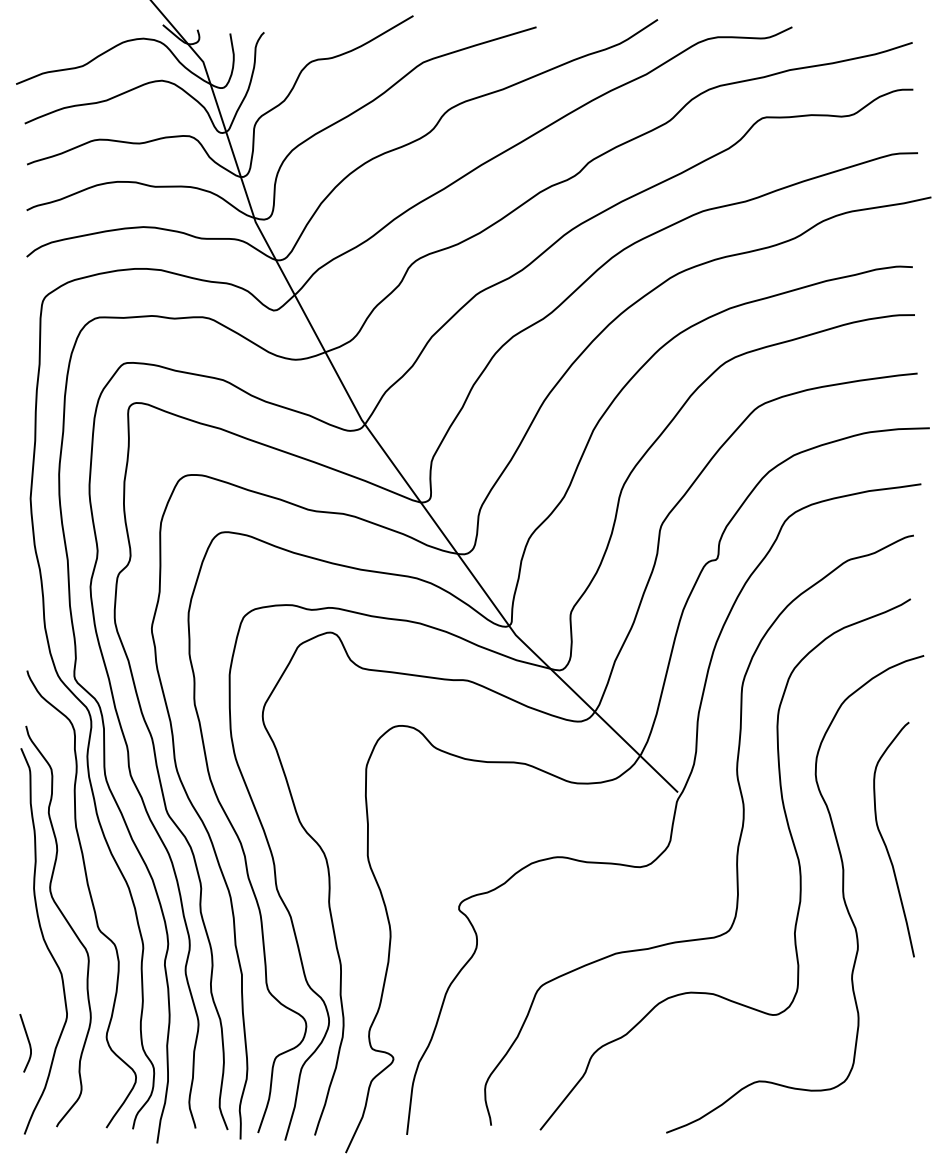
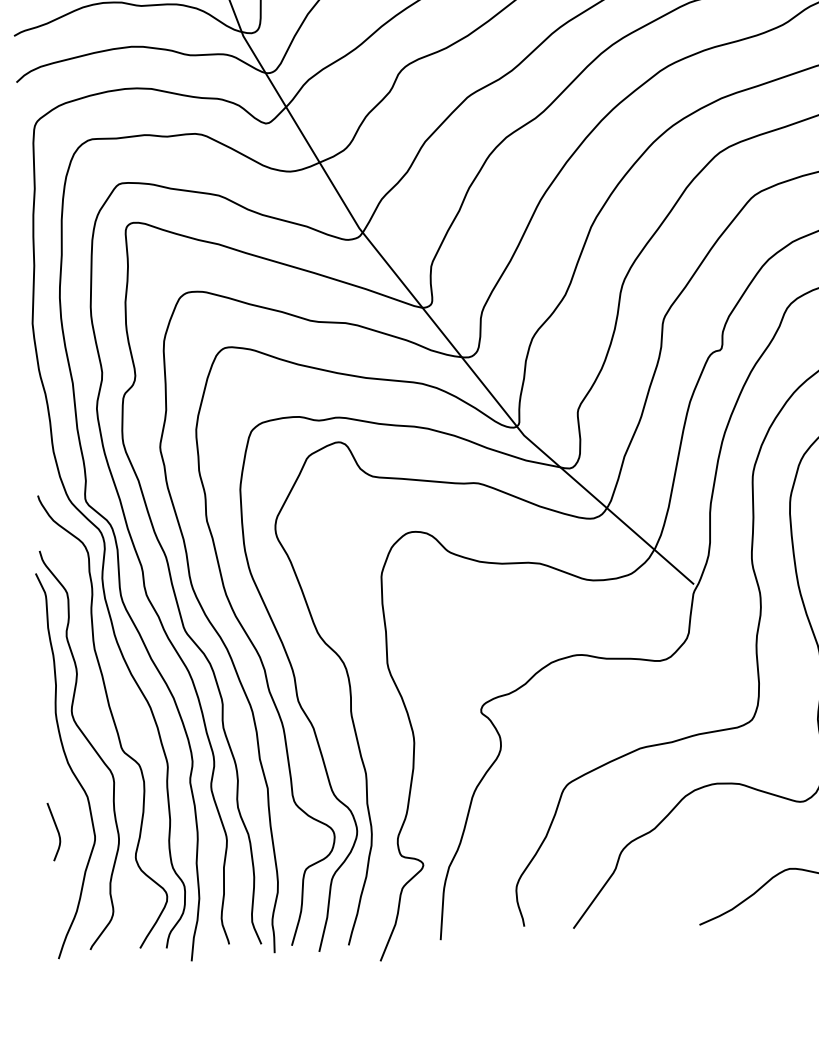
curve: (28, 1043) -> (57, 831), moved

